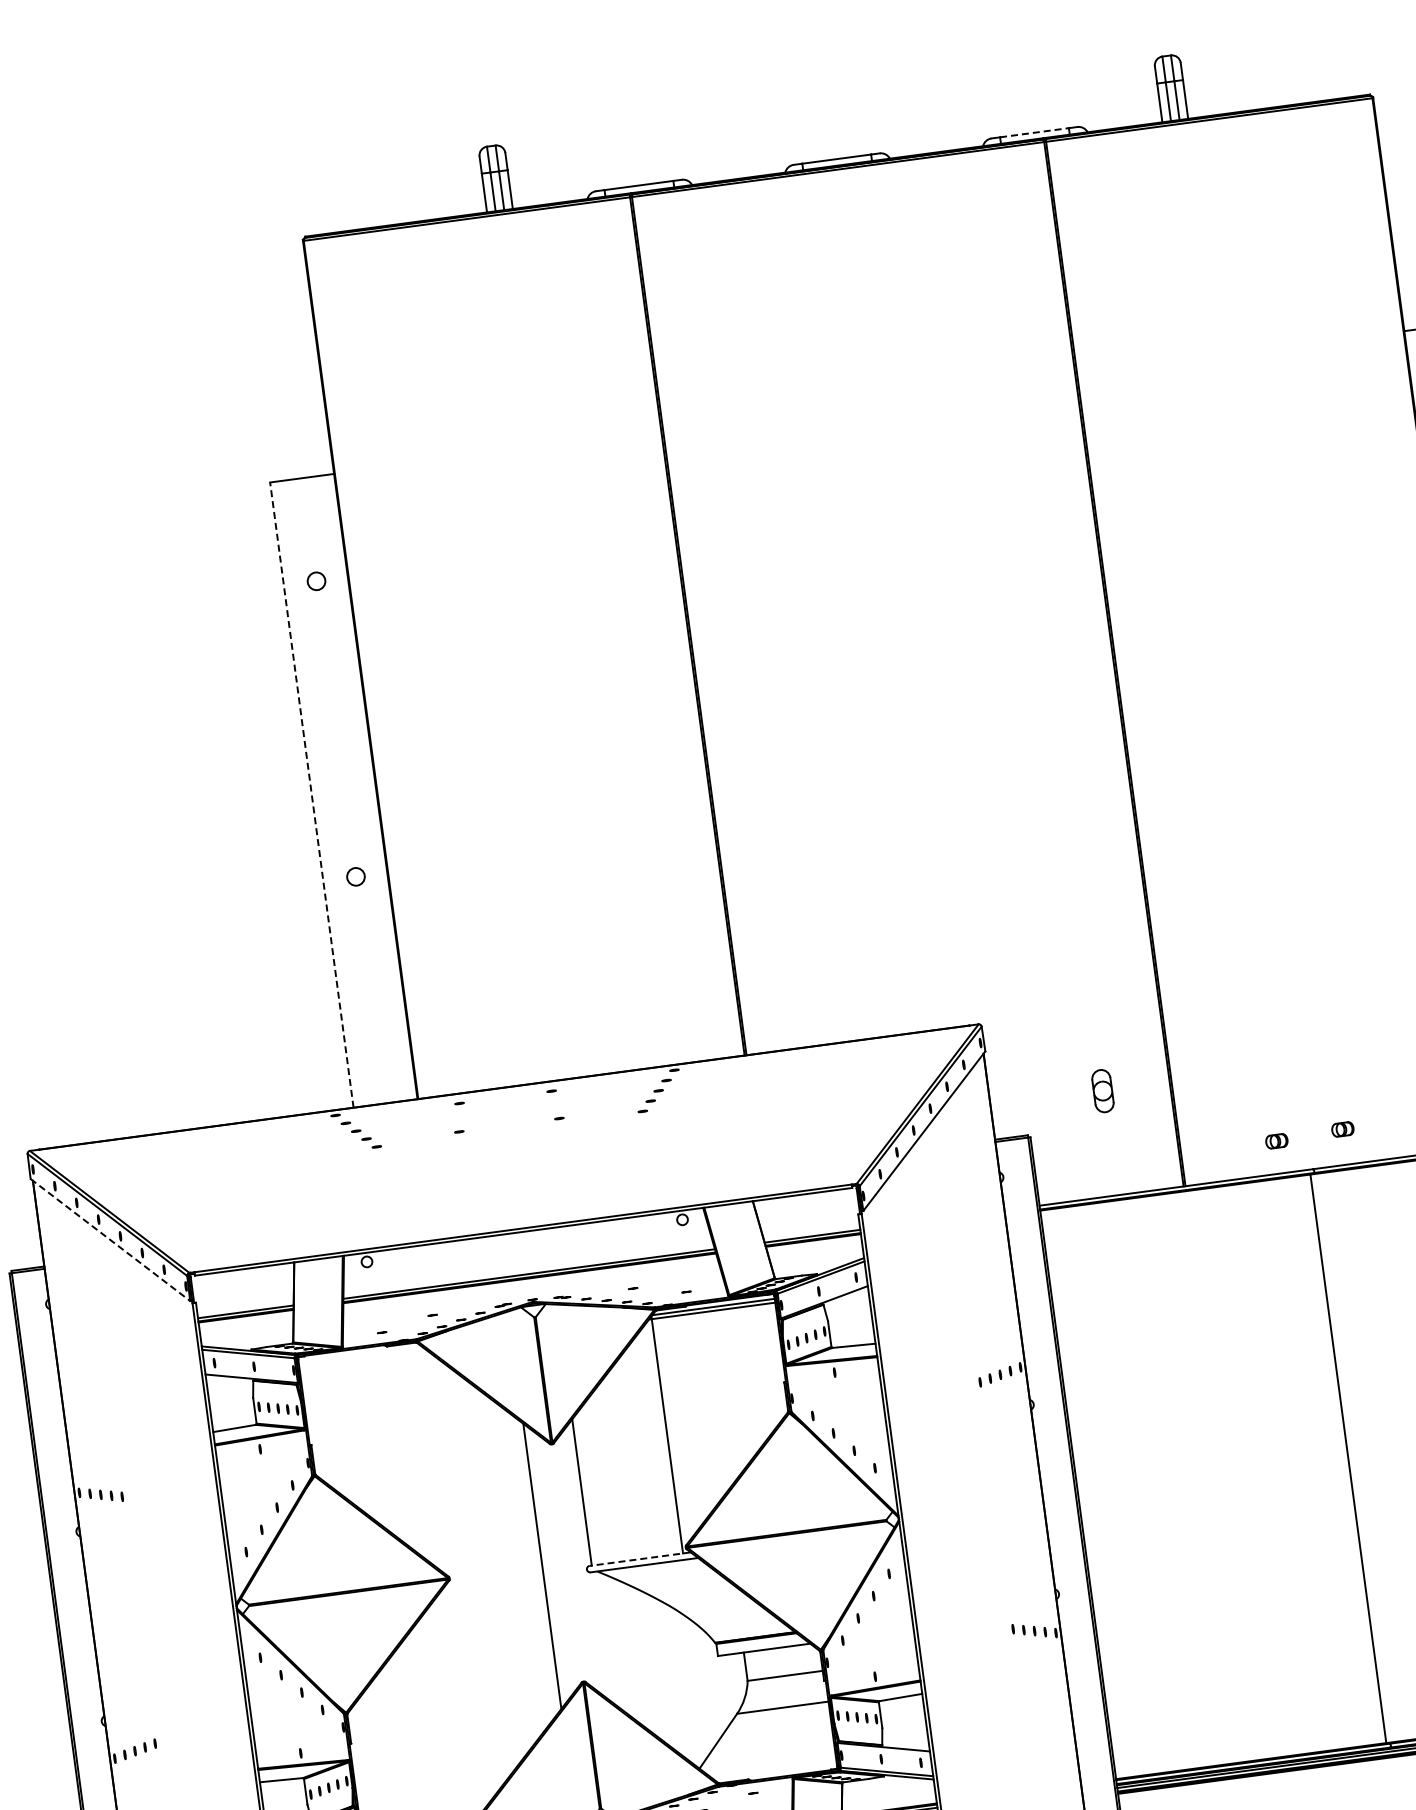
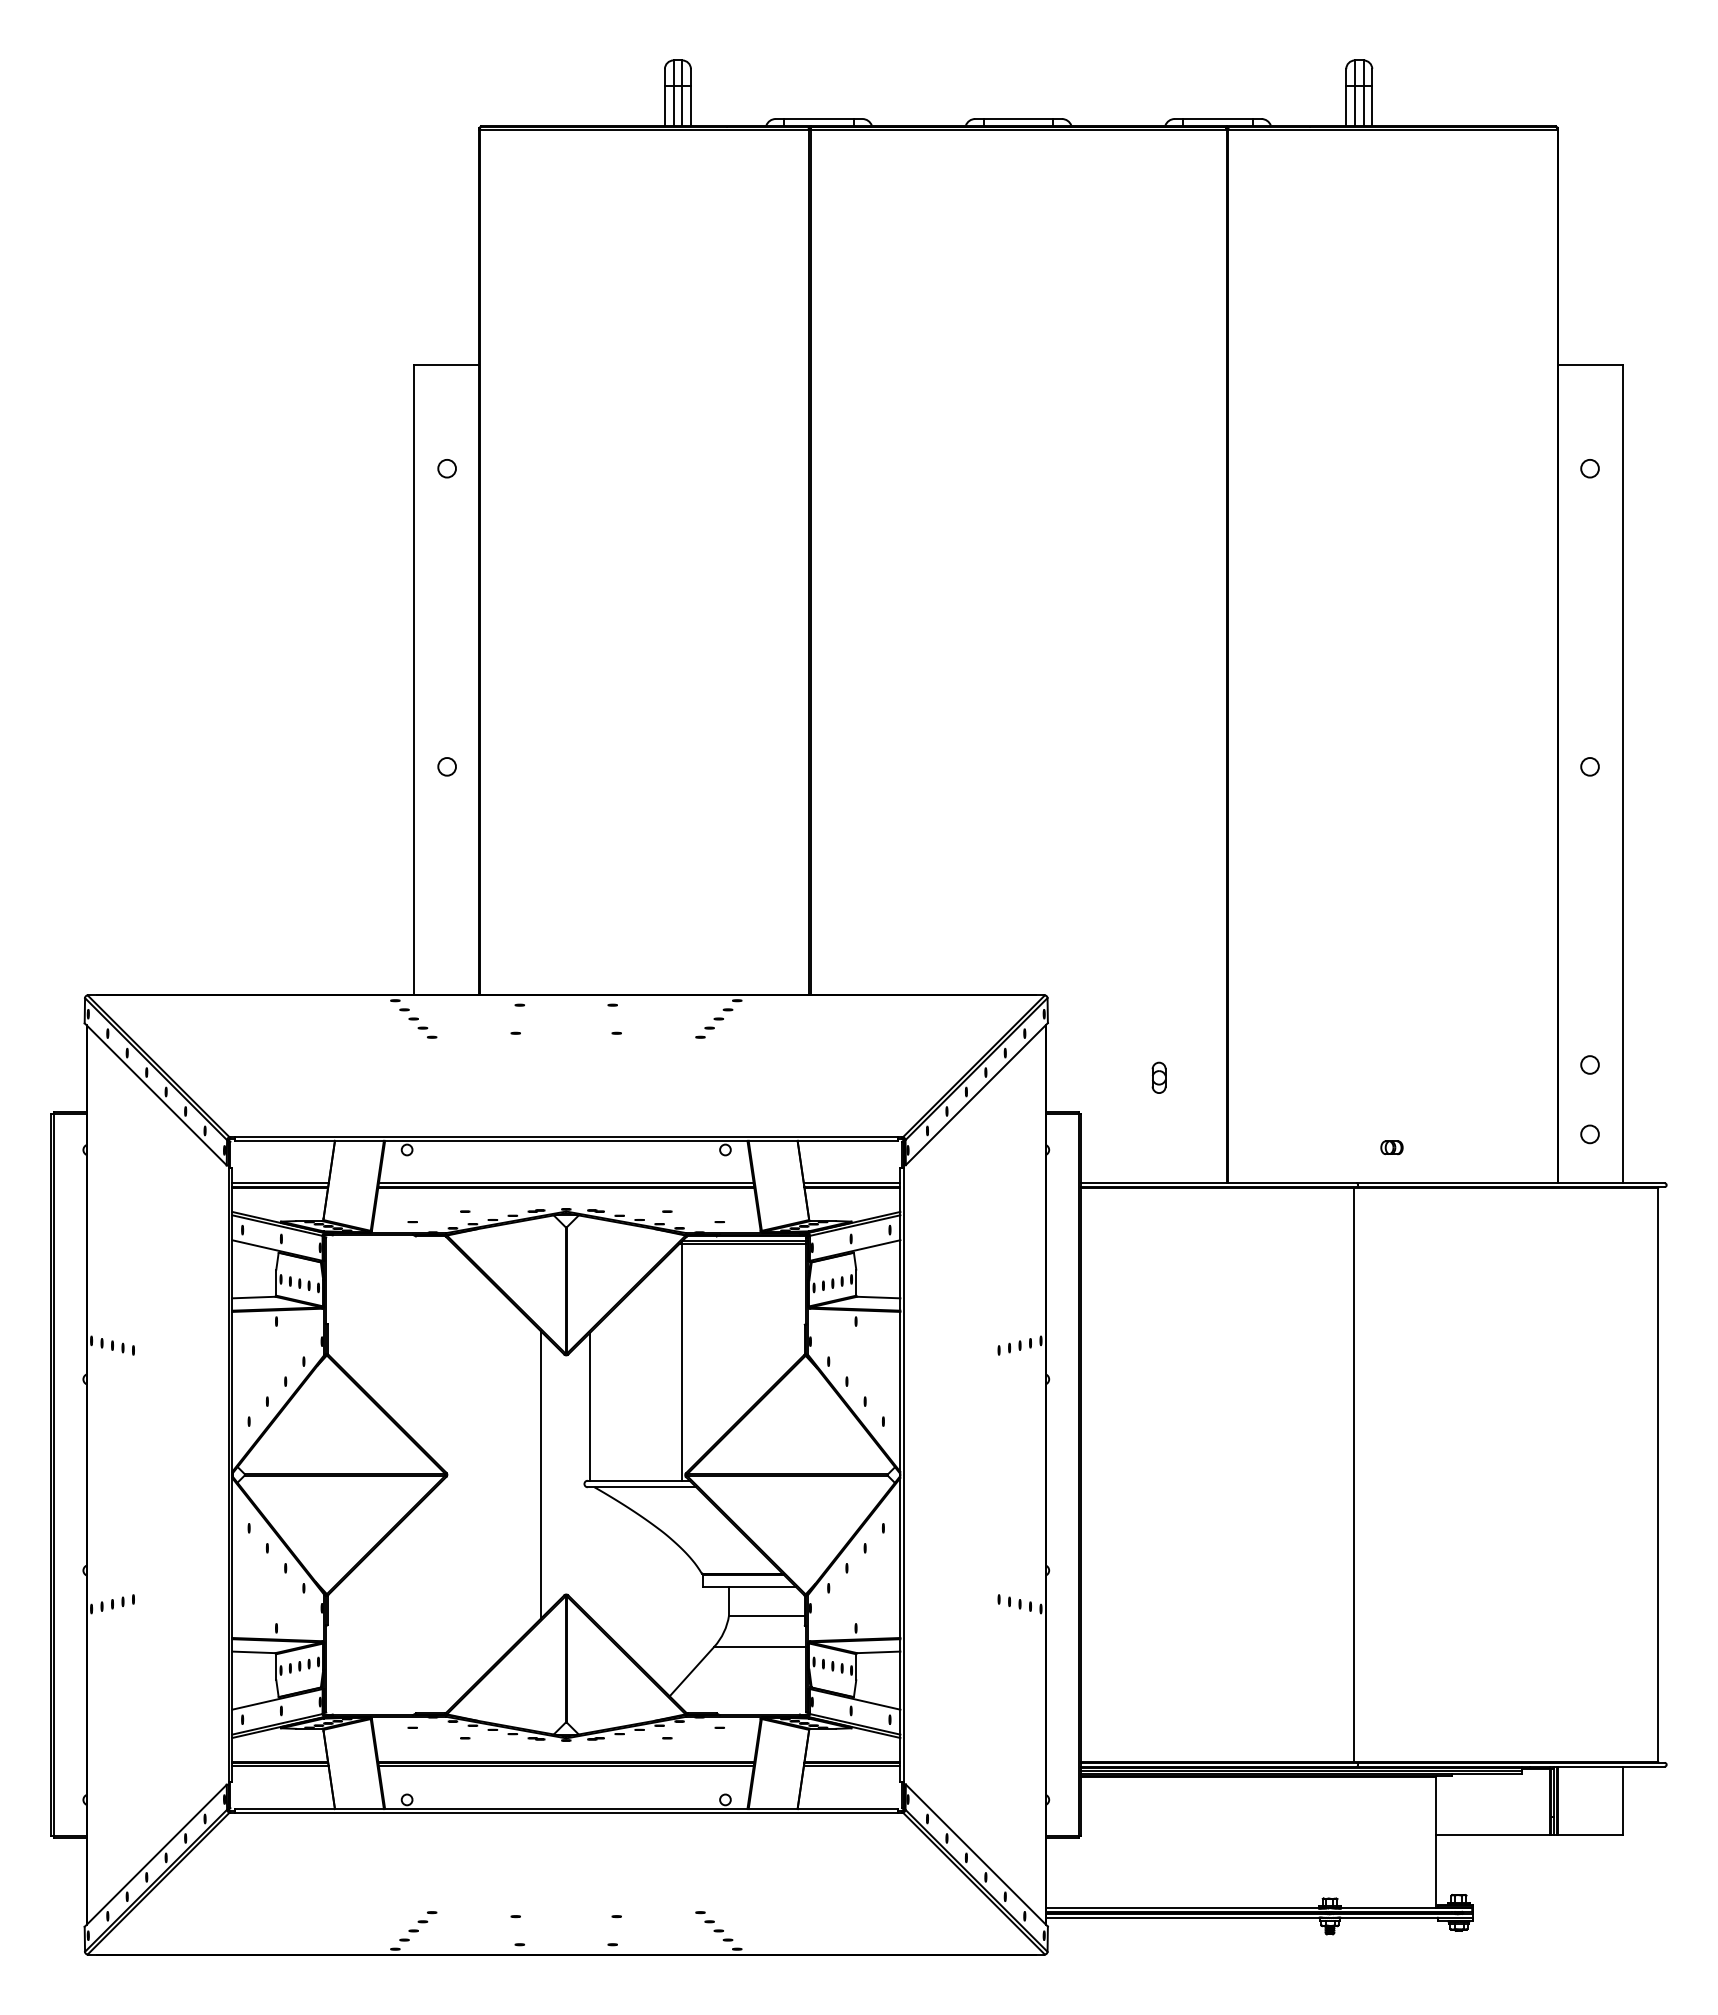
line: (1034, 133) -> (1218, 119), dashed -> solid
line: (312, 794) -> (414, 679), dashed -> solid
part: (1102, 1090) -> (1158, 1077), size x0.71
part: (1276, 1141) -> (1324, 1150), removed
line: (111, 1240) -> (156, 1094), dashed -> solid
line: (640, 1558) -> (638, 1480), dashed -> solid

